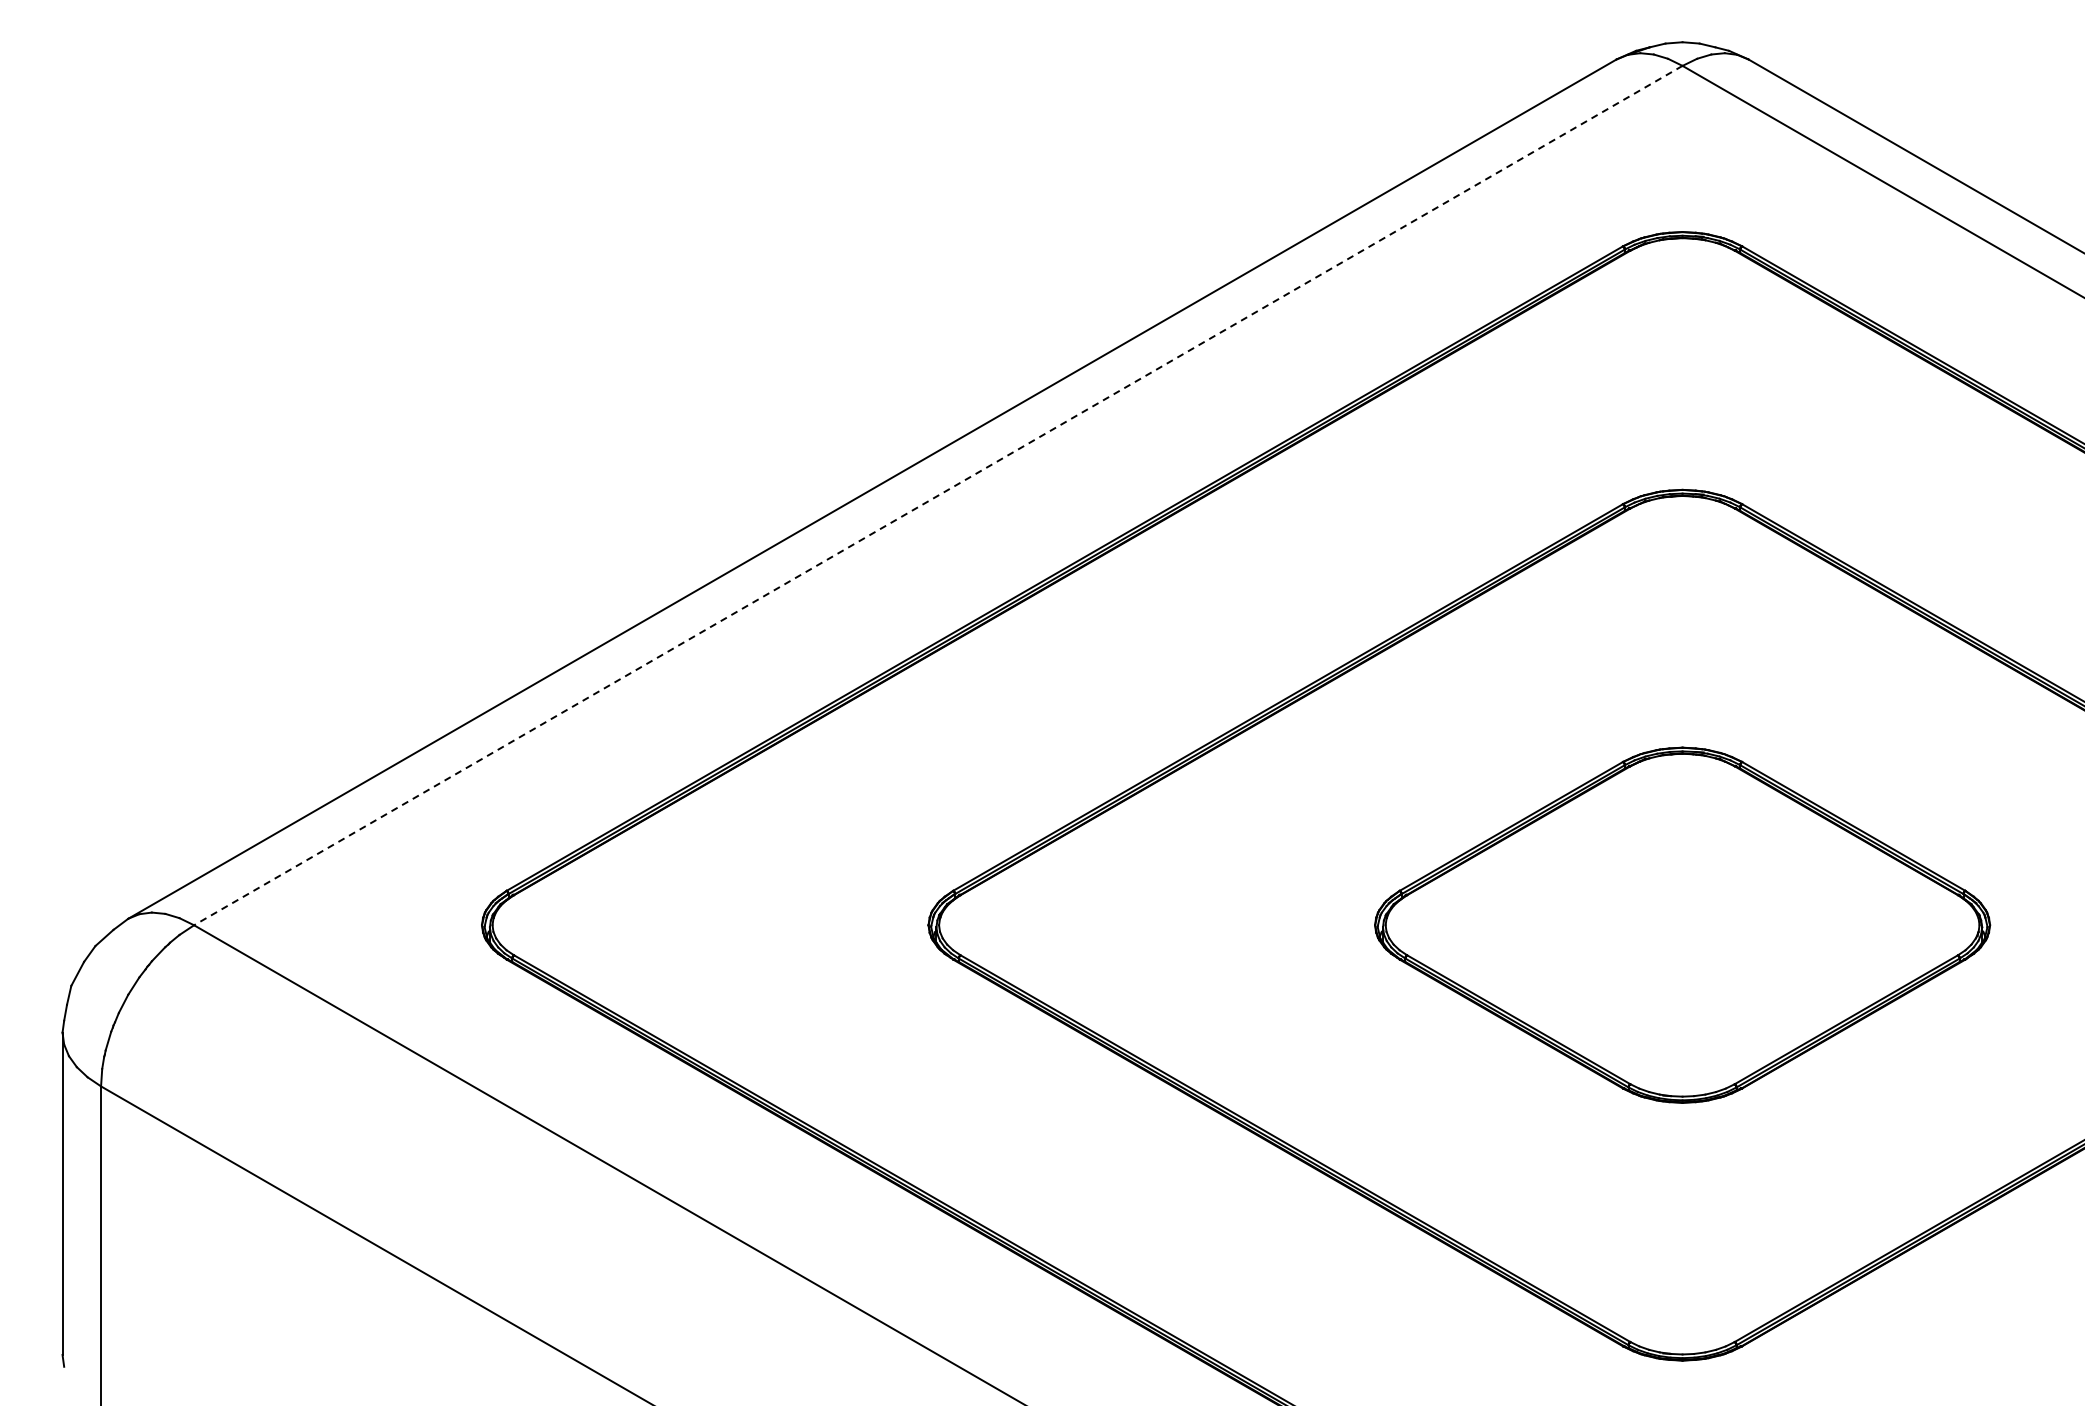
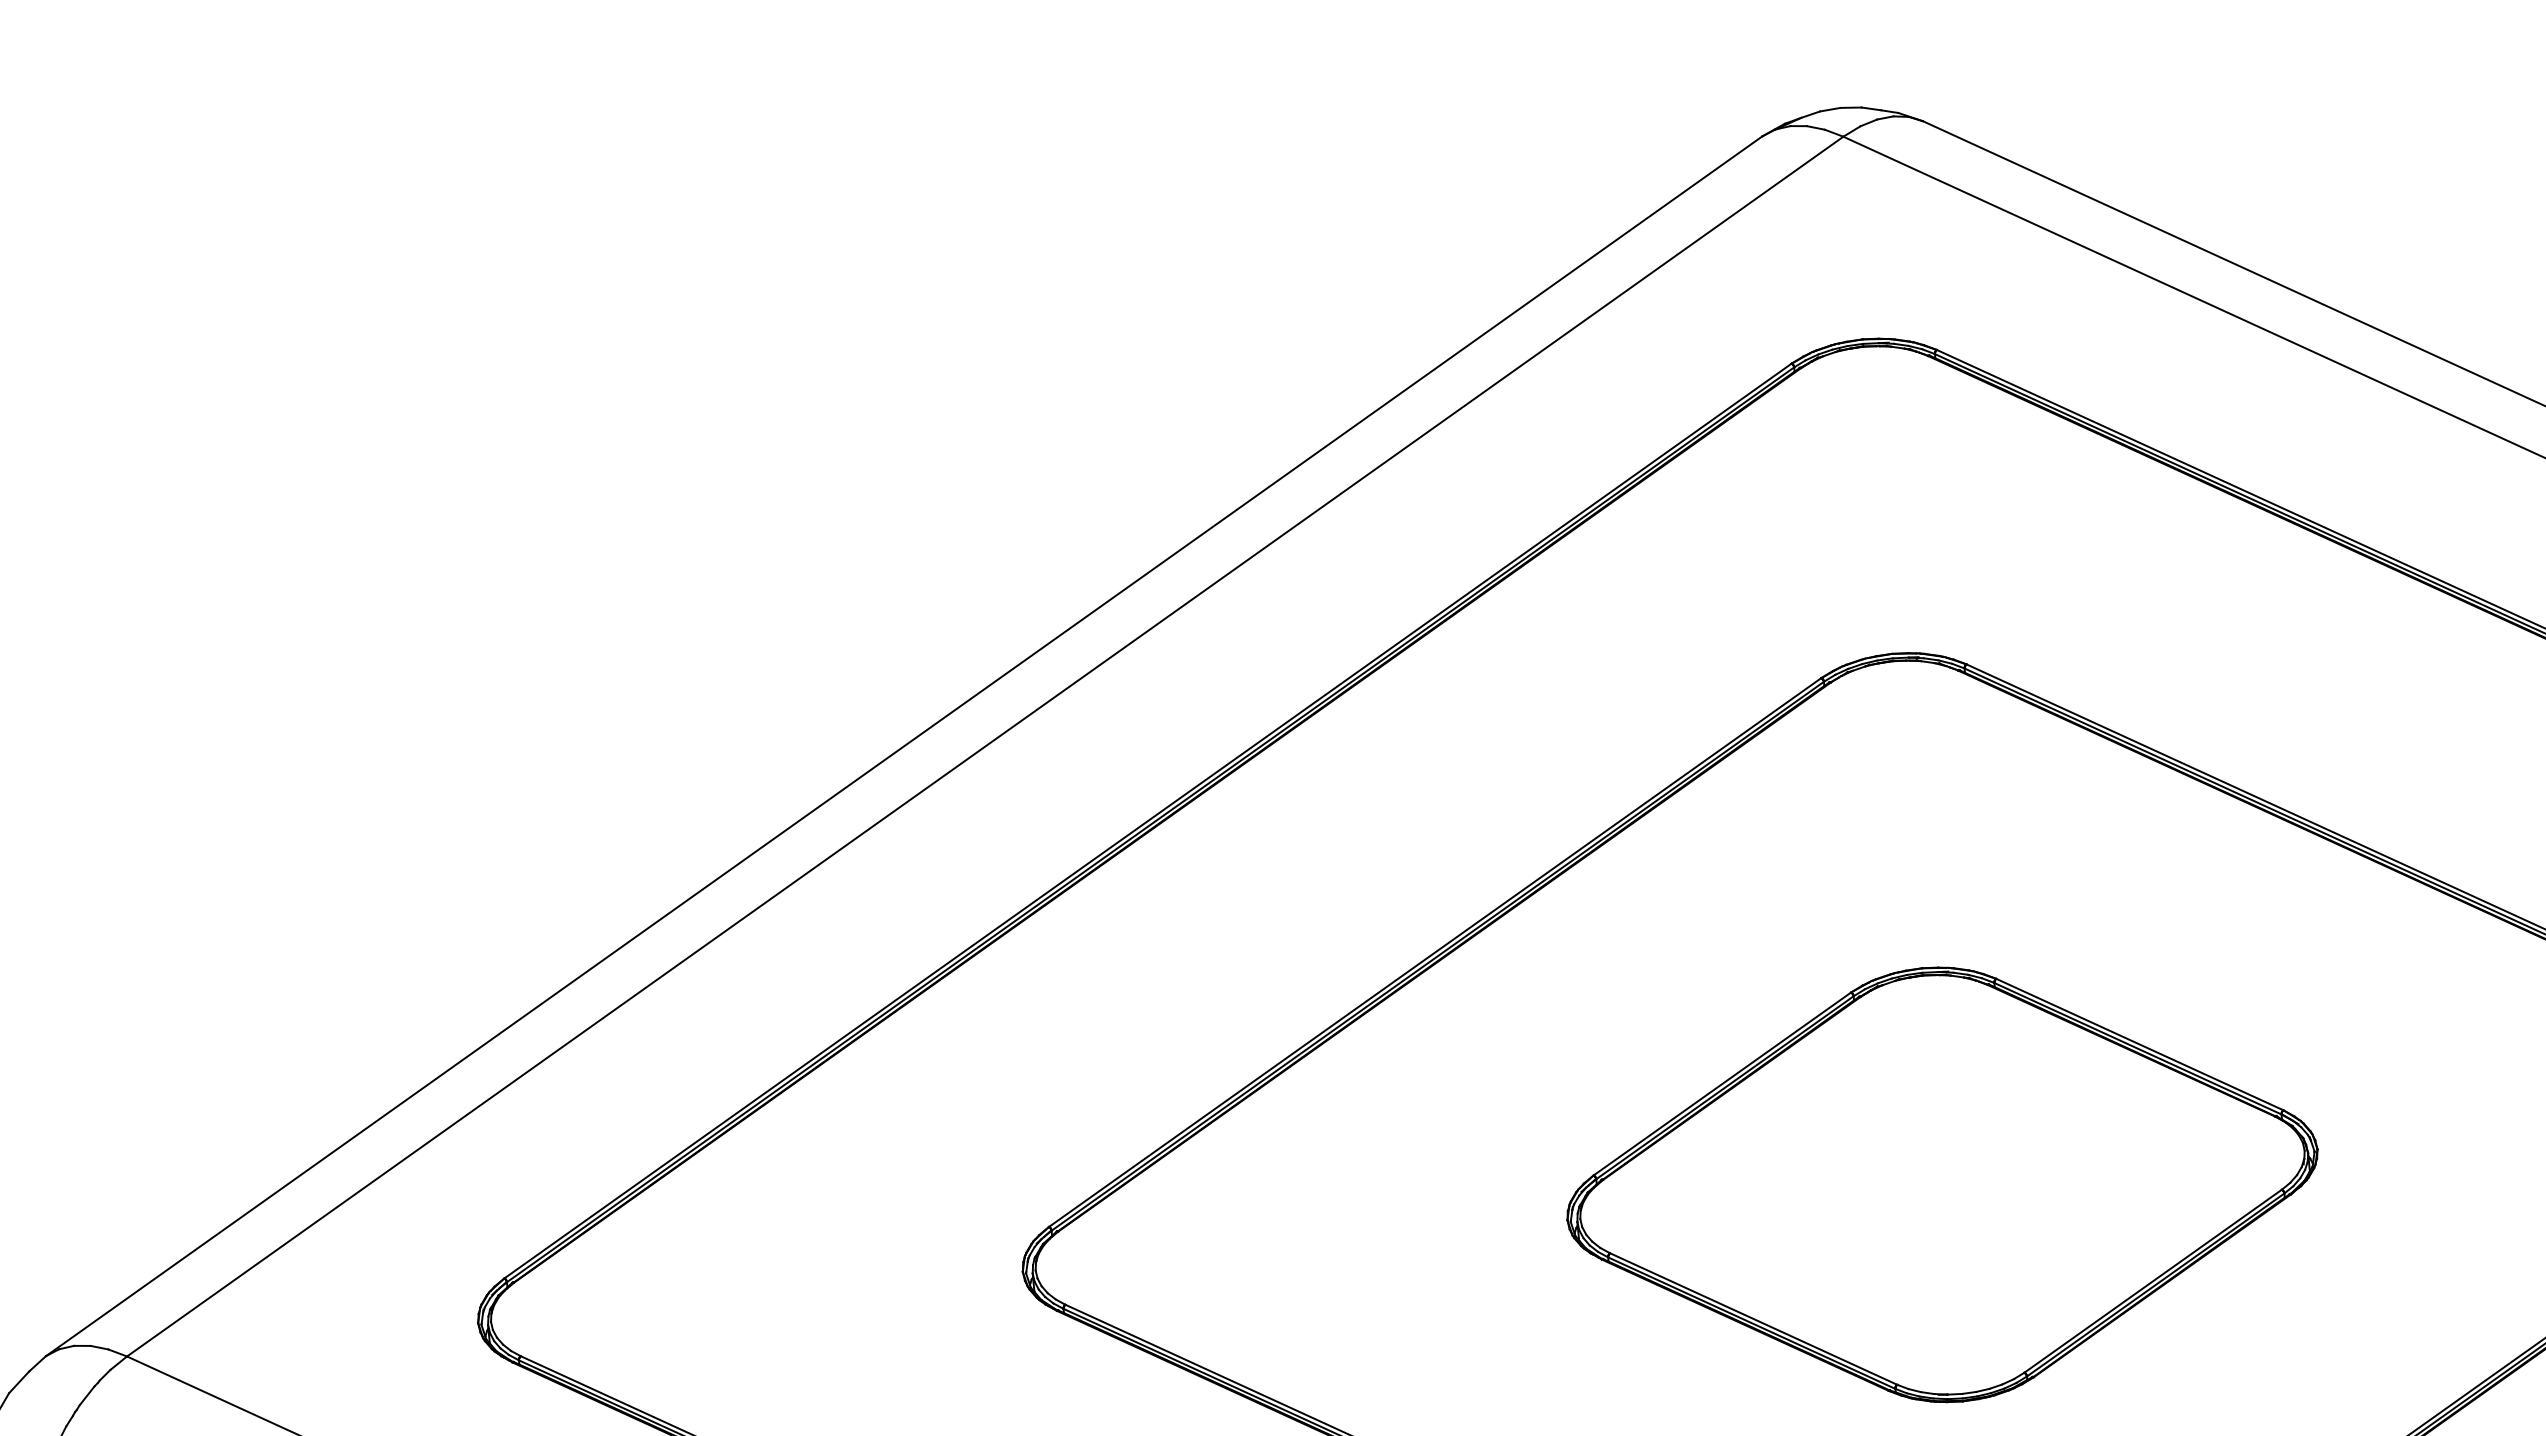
line: (937, 495) -> (984, 746), dashed -> solid

